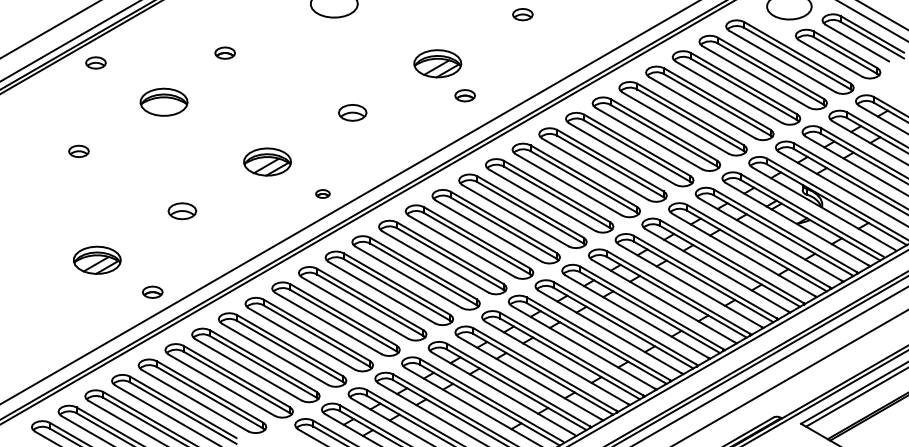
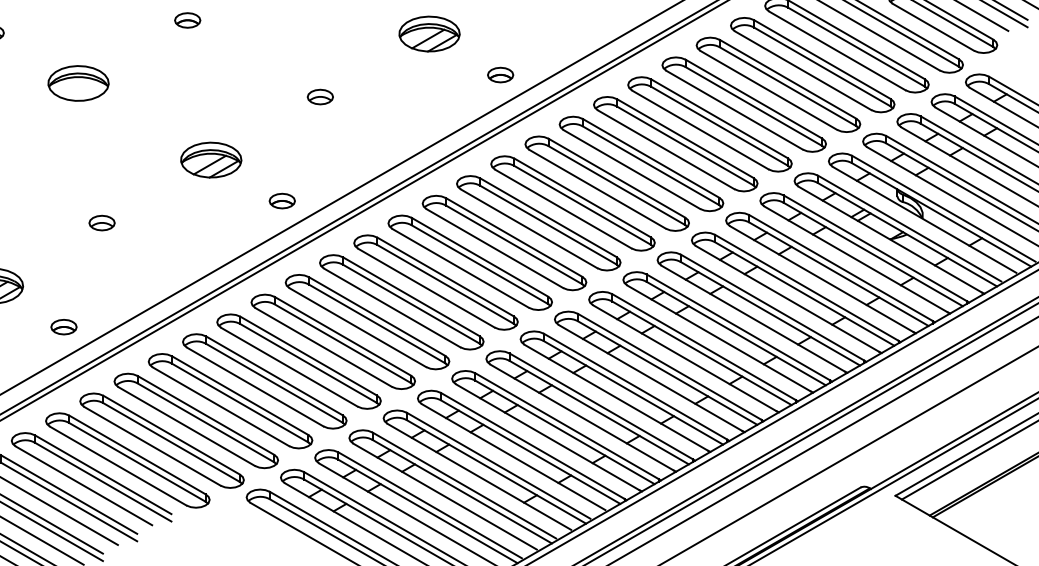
part: (224, 52) -> (186, 19), moved
part: (464, 95) -> (499, 74), moved
part: (352, 112) -> (320, 96), size x0.71
part: (322, 193) -> (281, 200), size x1.43
part: (182, 210) -> (102, 222), size x0.71

